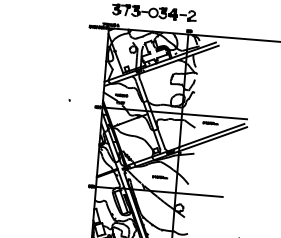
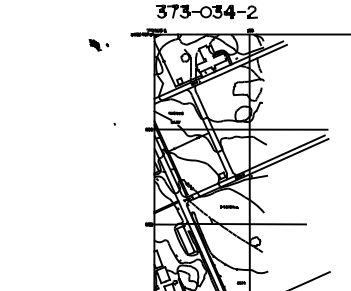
part: (61, 33) -> (98, 45), added
line: (210, 122) -> (284, 137), removed

